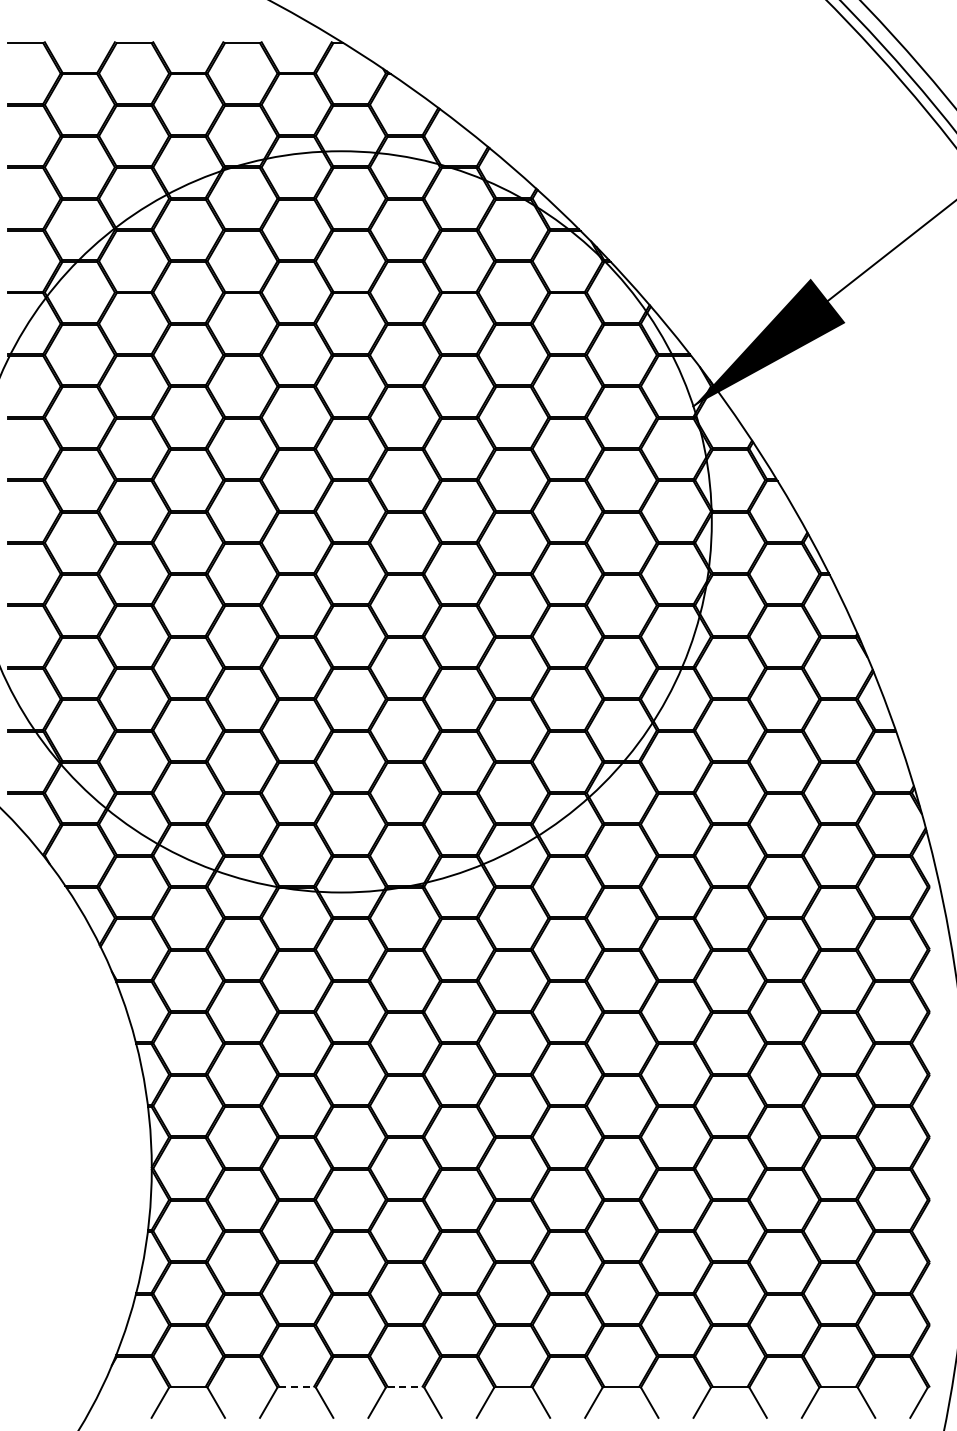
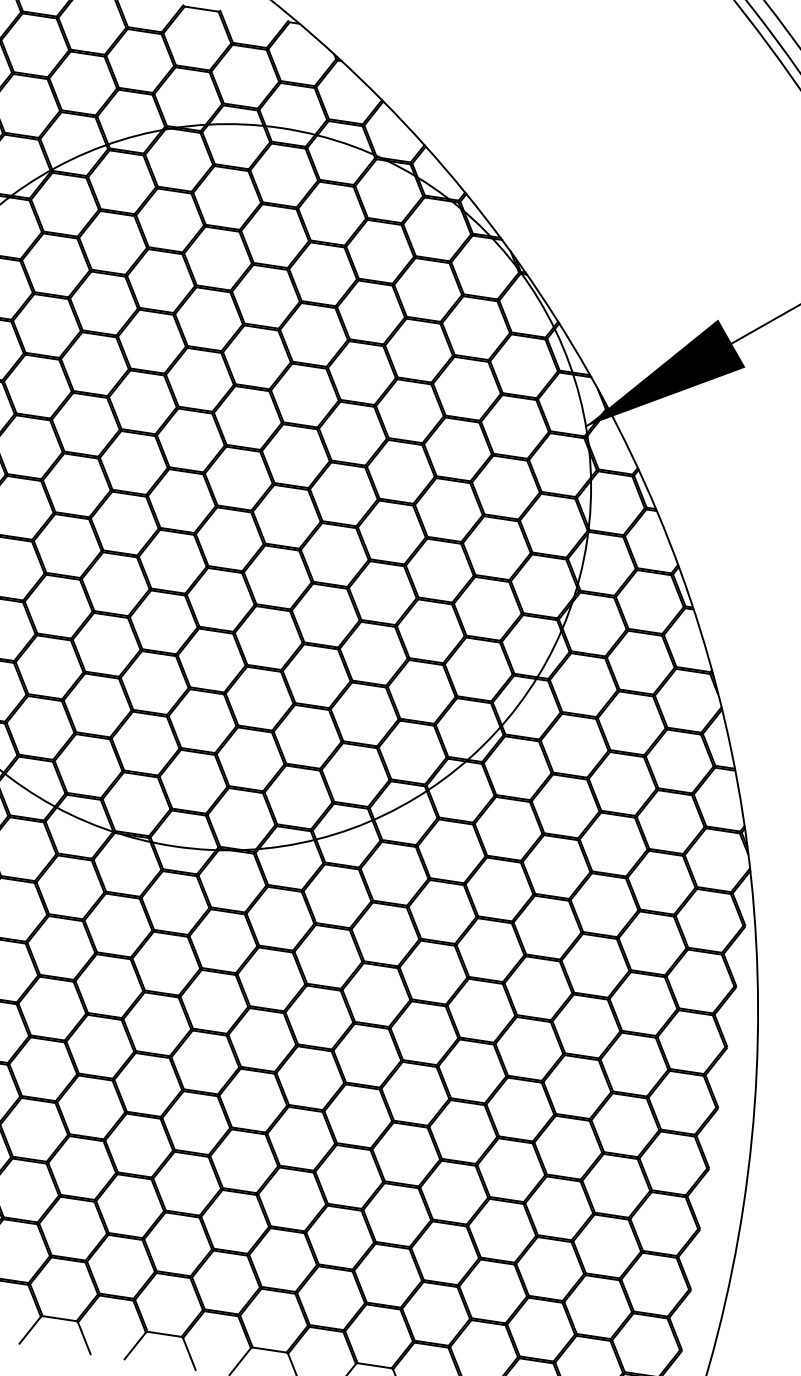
line: (296, 1386) -> (59, 1318), dashed -> solid
line: (405, 1386) -> (165, 1334), dashed -> solid

